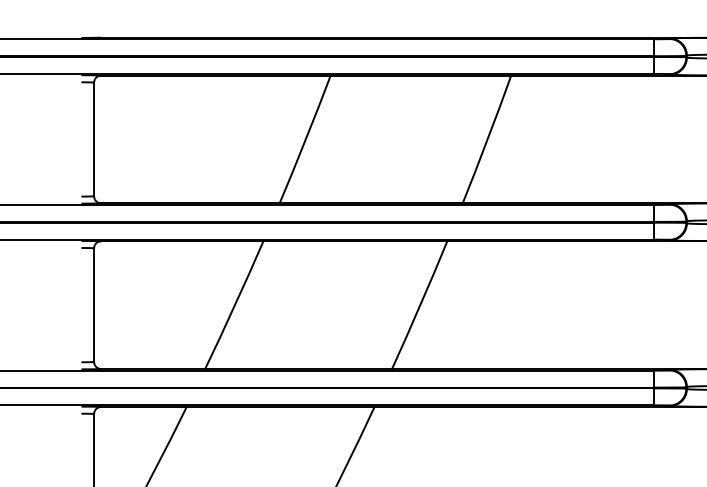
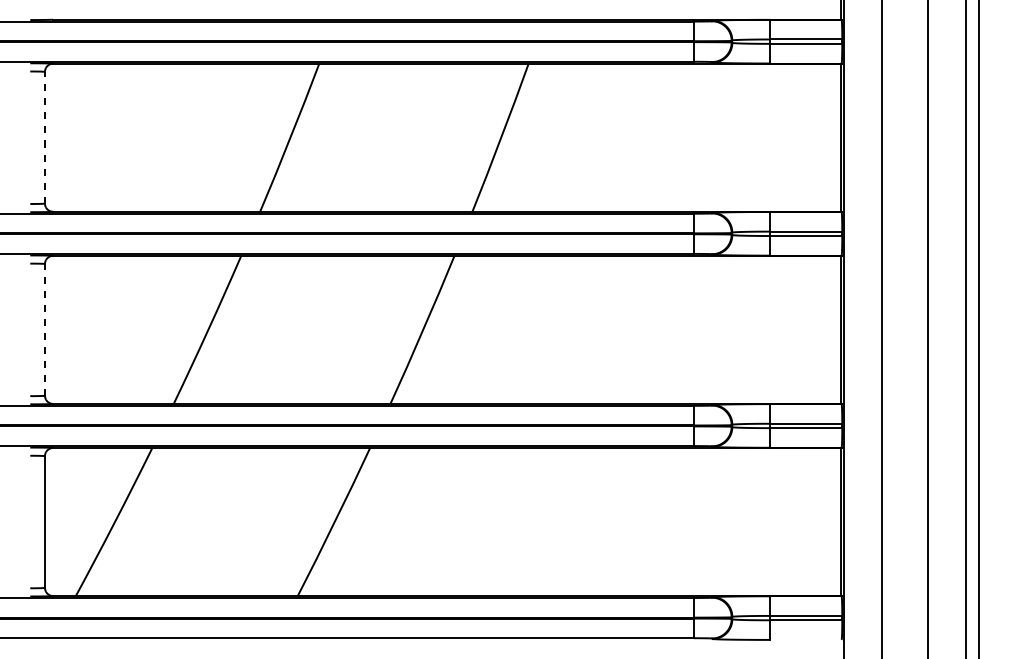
line: (93, 139) -> (44, 137), solid -> dashed
line: (93, 304) -> (44, 329), solid -> dashed

